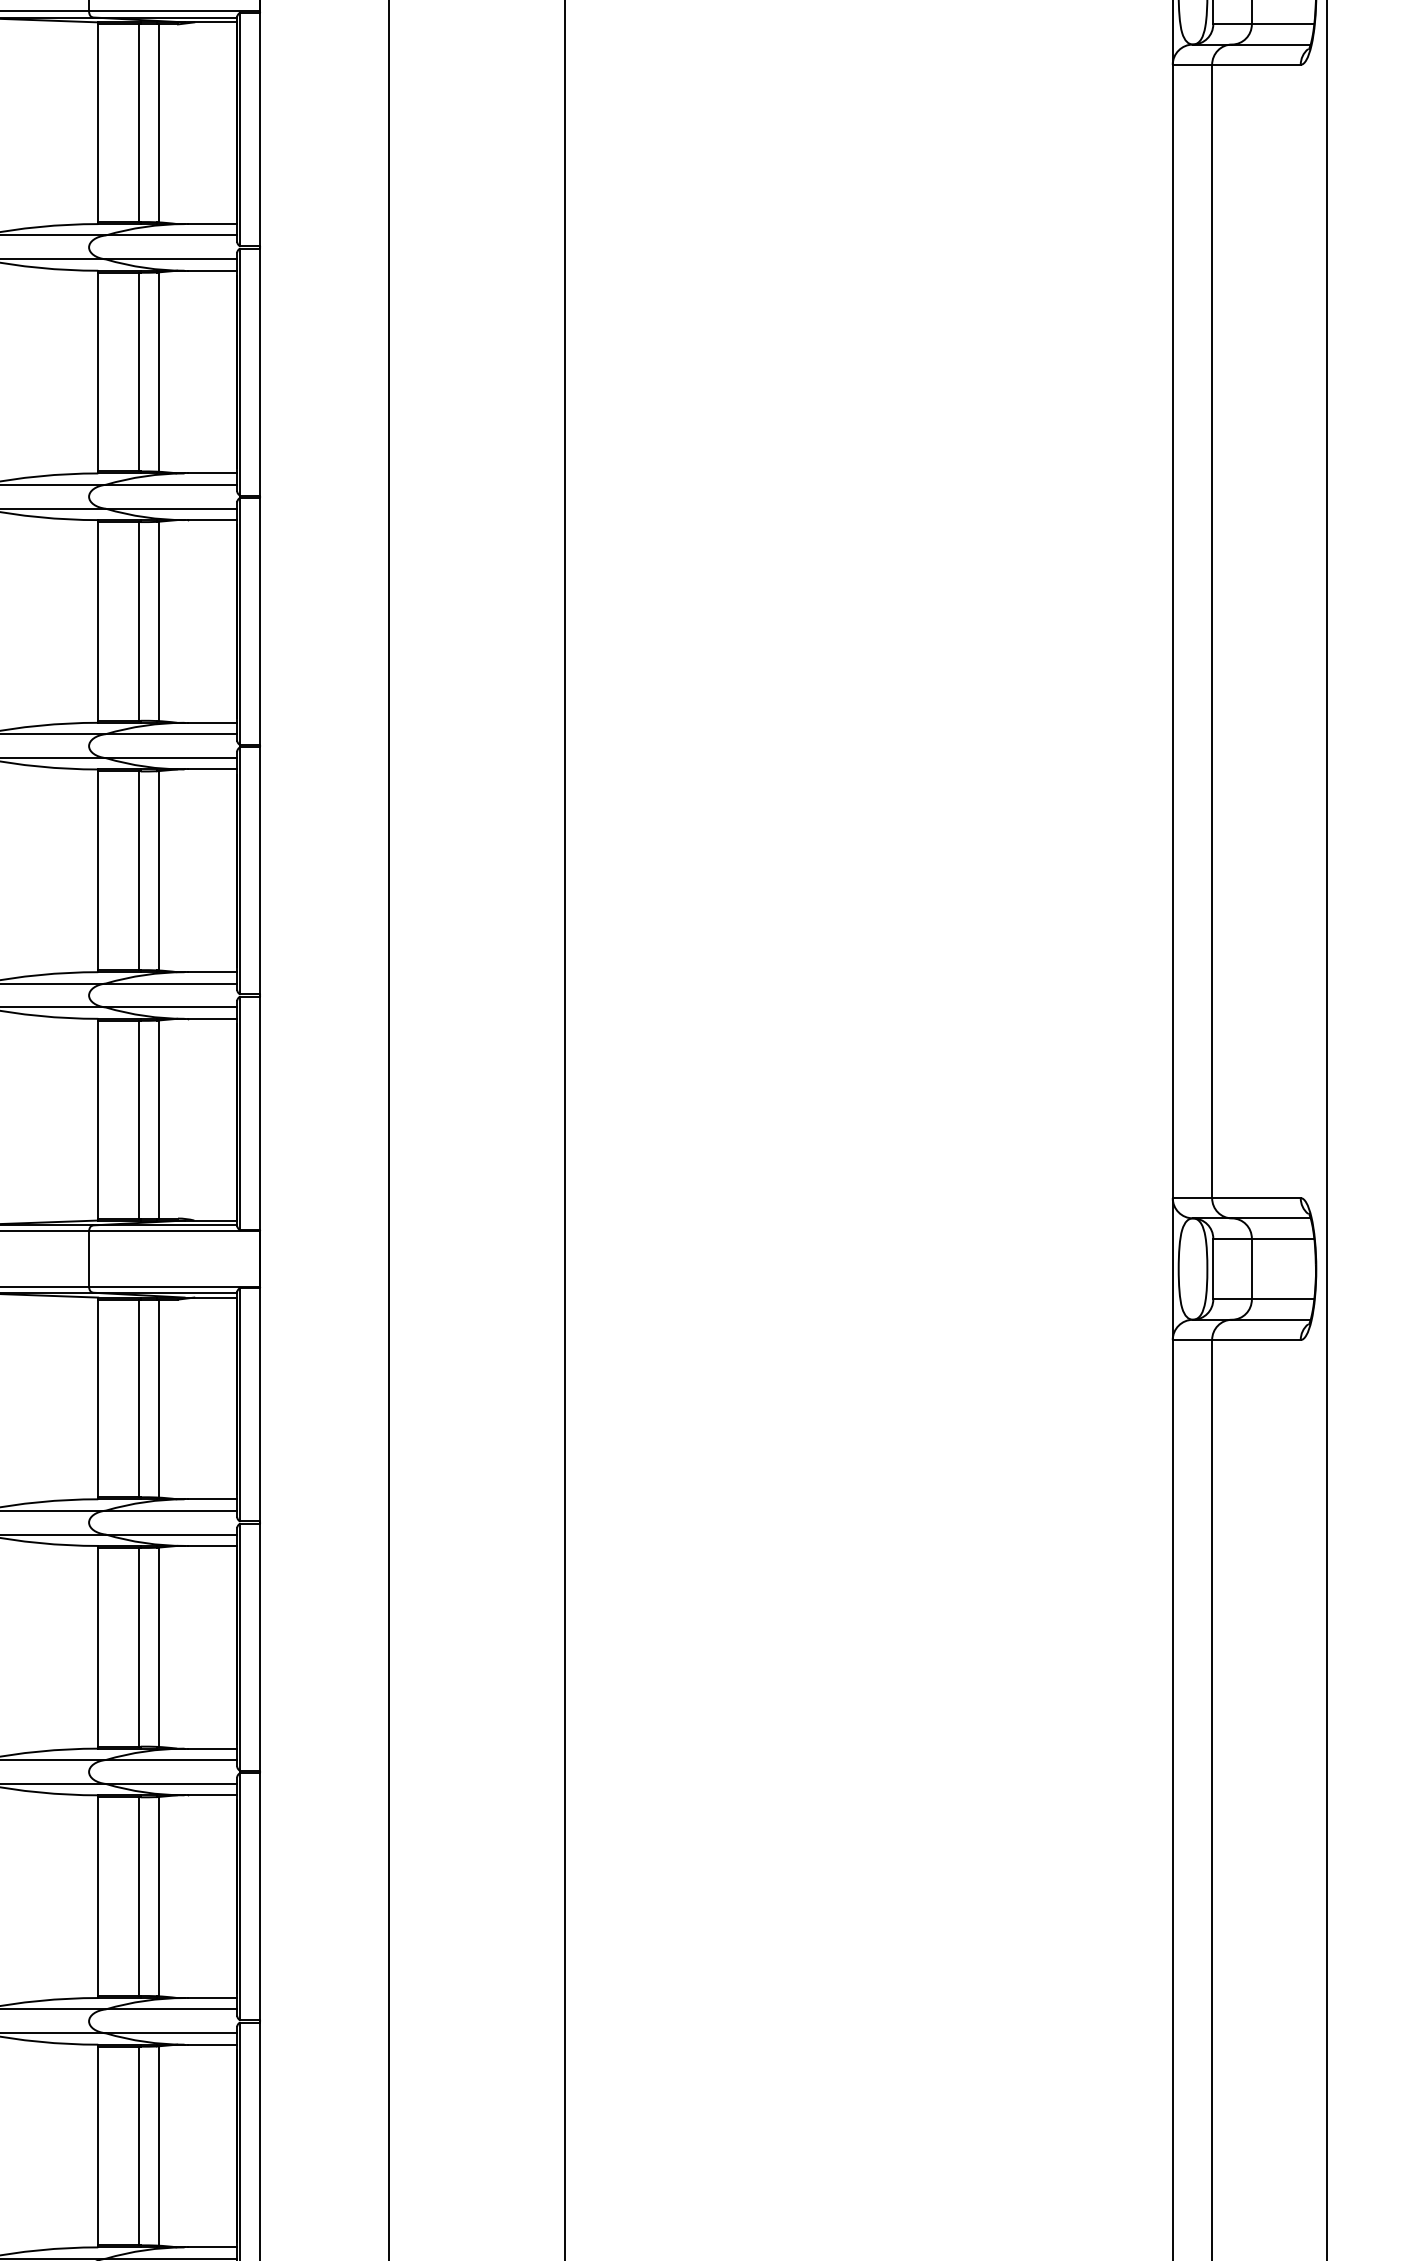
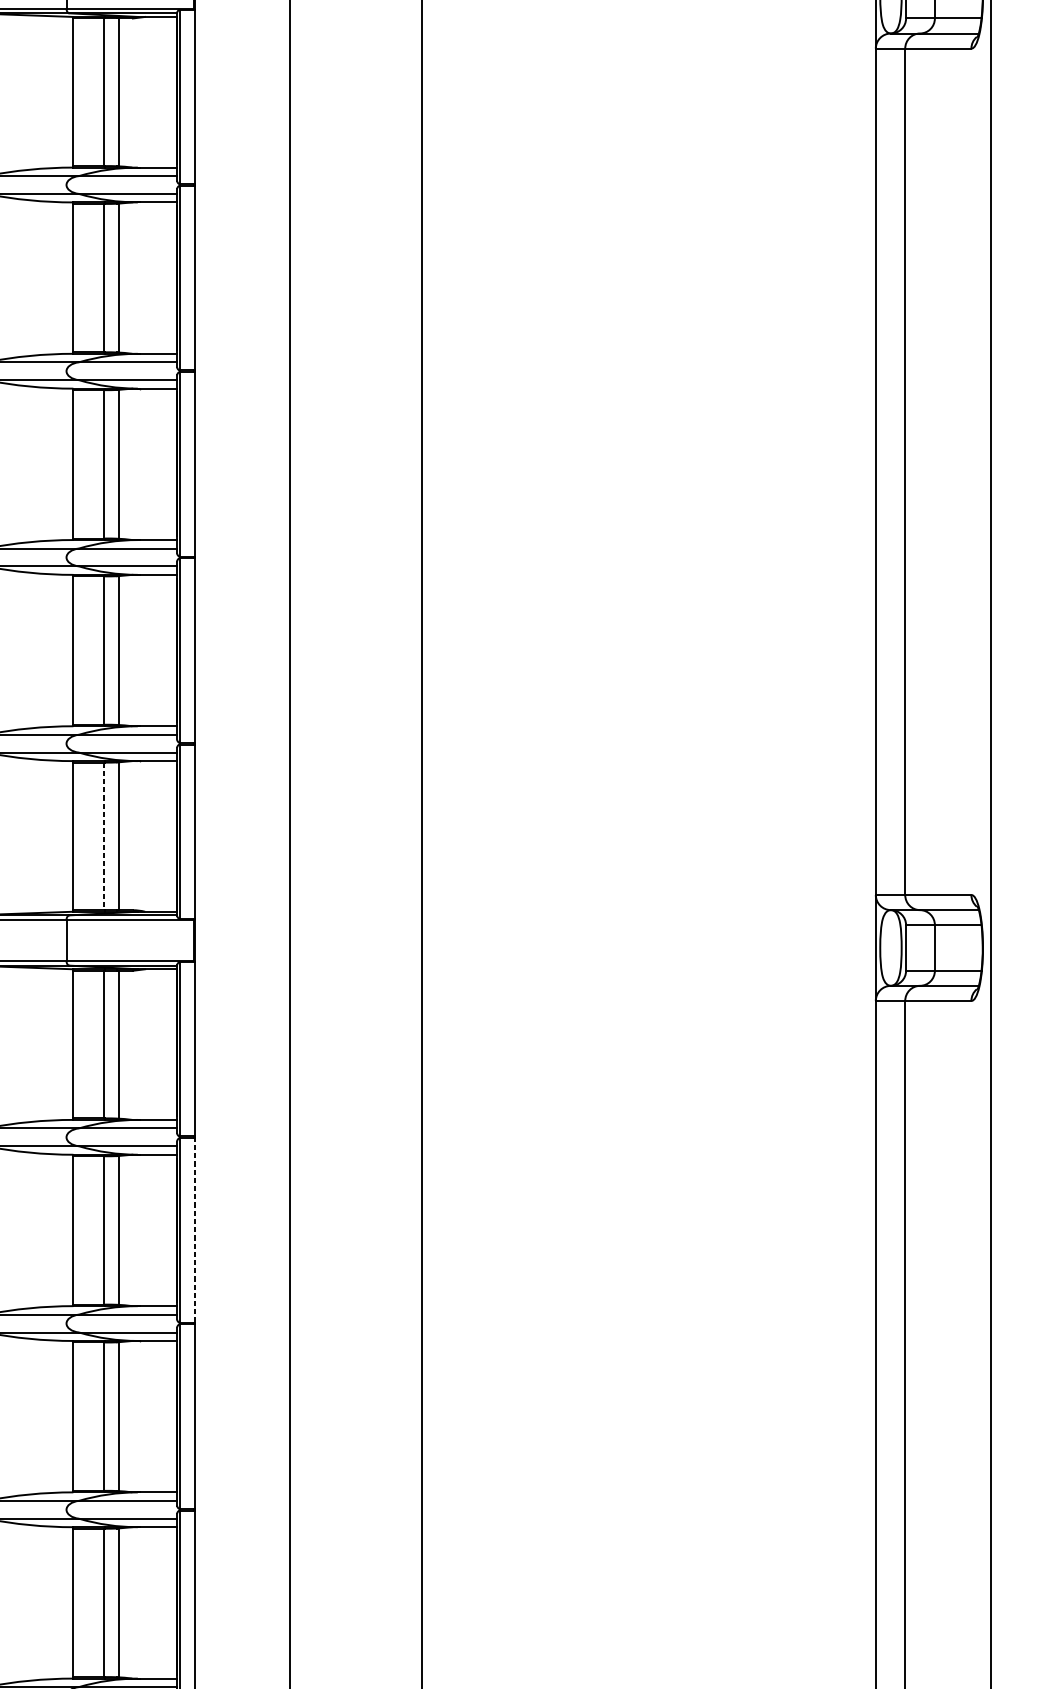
line: (138, 1119) -> (103, 836), solid -> dashed
line: (260, 1646) -> (194, 1229), solid -> dashed

